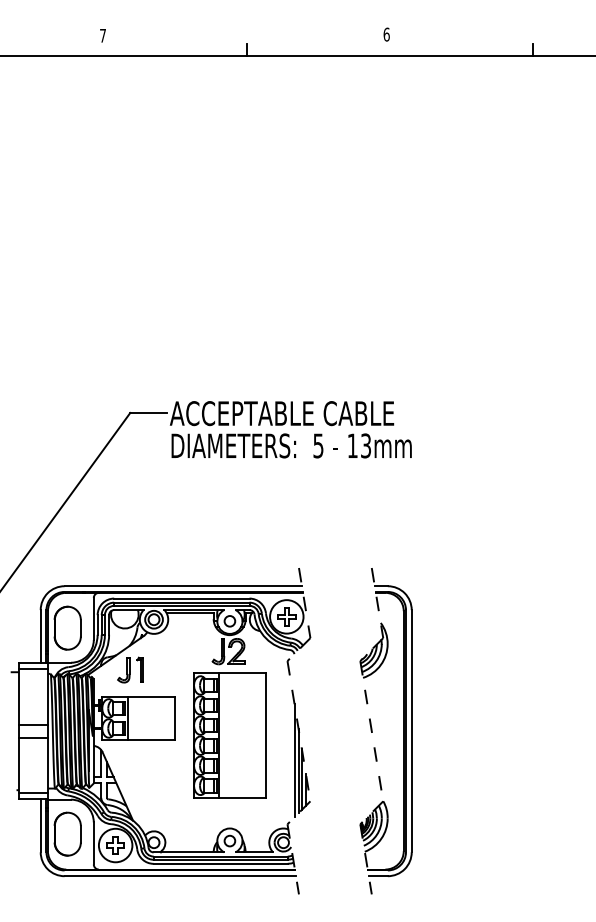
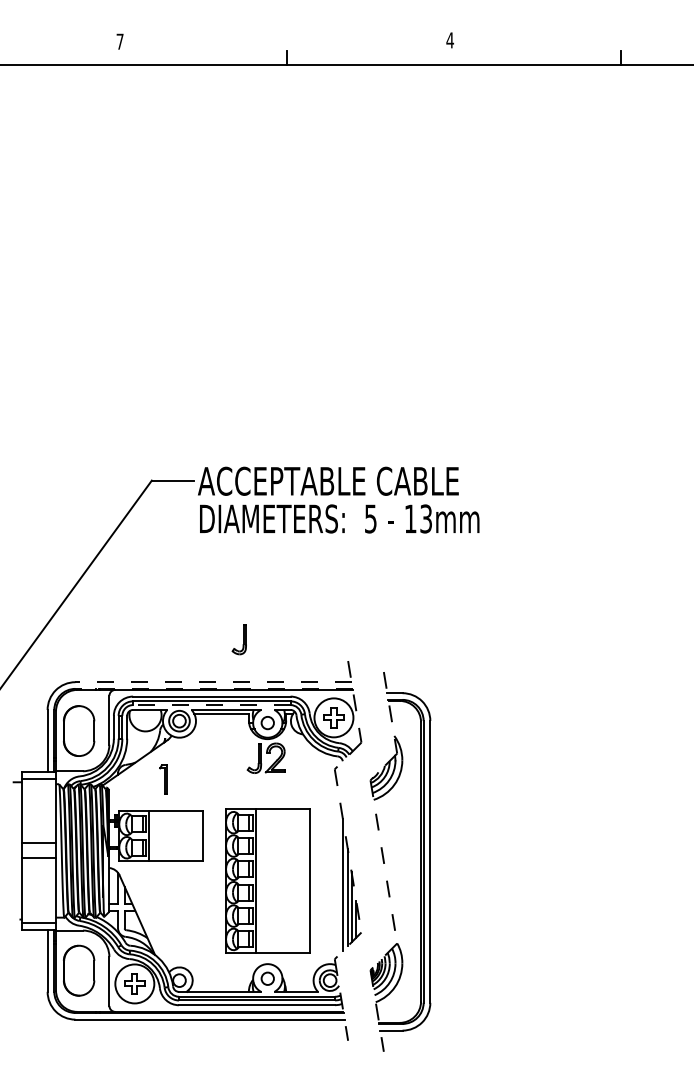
text: (386, 34) -> (450, 40), 6 -> 4
line: (183, 586) -> (213, 682), solid -> dashed
line: (184, 591) -> (214, 688), solid -> dashed
line: (181, 606) -> (211, 705), solid -> dashed
part: (123, 669) -> (238, 639), moved
part: (372, 730) -> (384, 861), moved
part: (229, 735) -> (267, 880), moved

